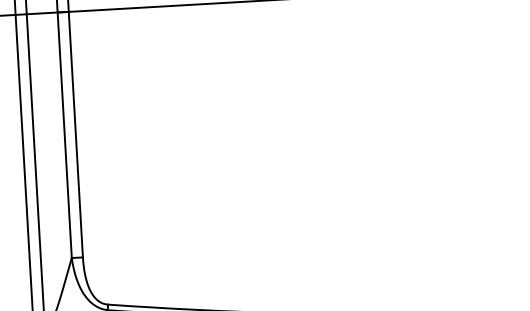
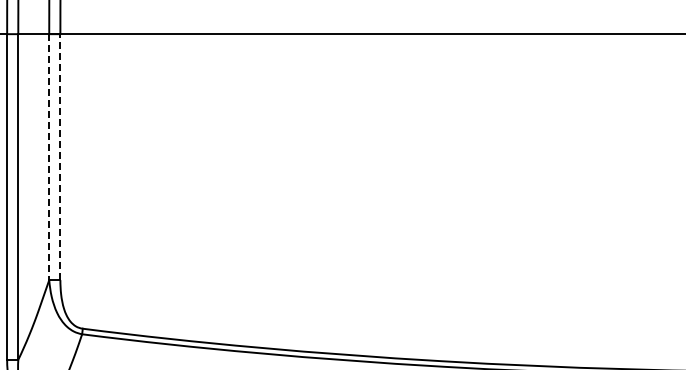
line: (75, 134) -> (60, 157), solid -> dashed
line: (64, 135) -> (49, 157), solid -> dashed

